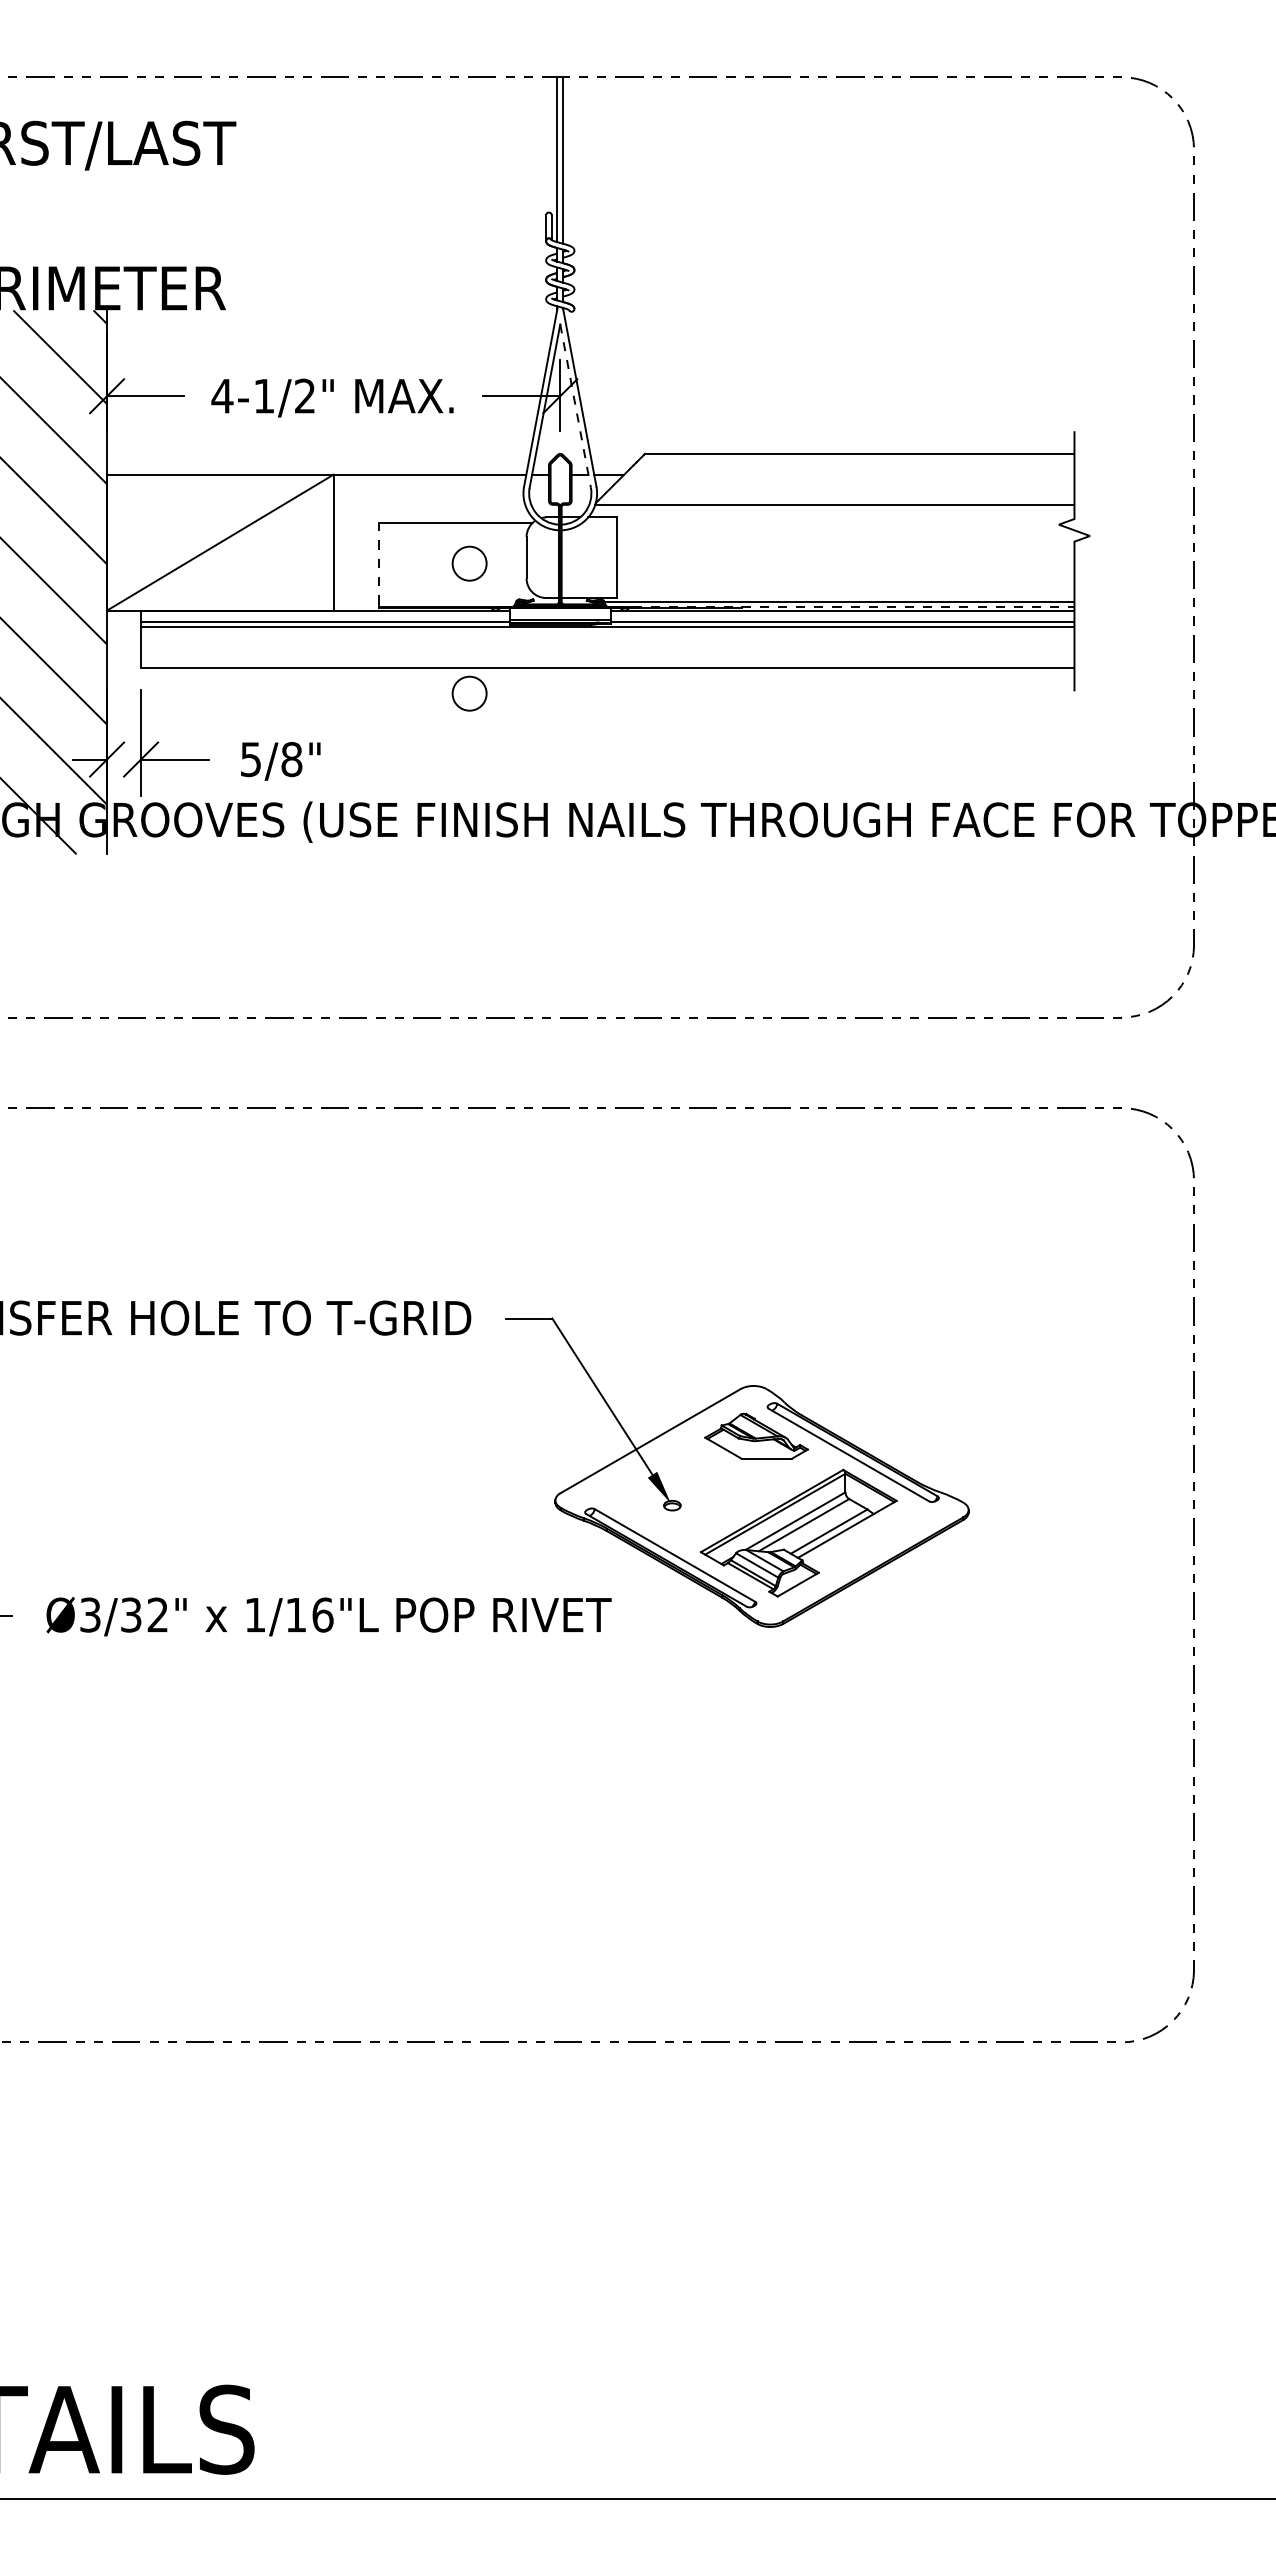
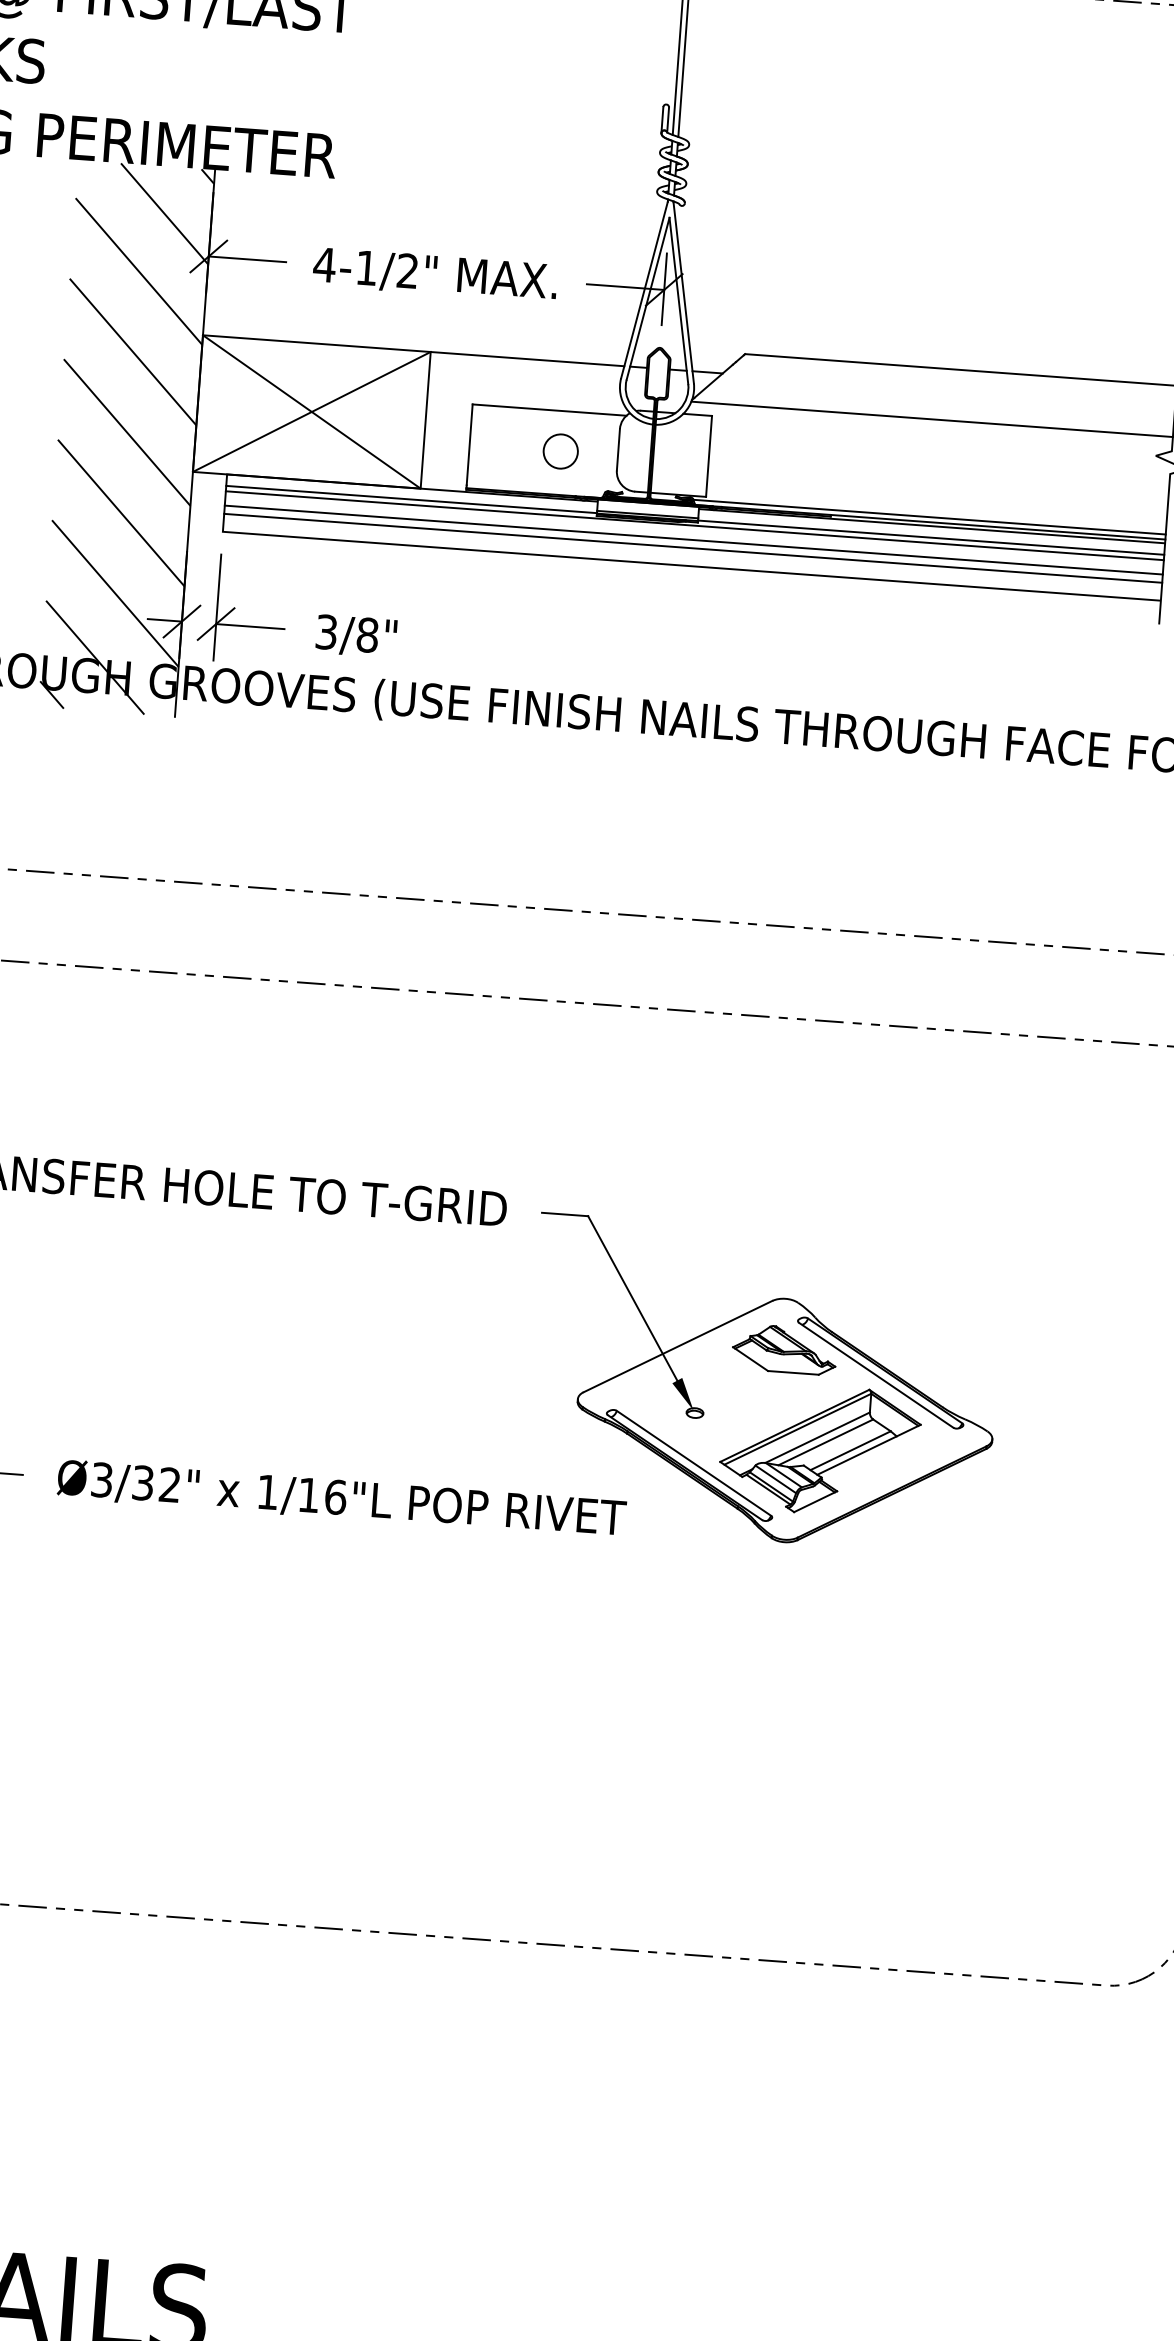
line: (575, 406) -> (678, 301), dashed -> solid
line: (220, 542) -> (311, 411), added
line: (378, 563) -> (469, 444), dashed -> solid
line: (853, 606) -> (943, 522), dashed -> solid
line: (607, 641) -> (693, 539), added
line: (607, 649) -> (692, 547), added
circle: (469, 693) -> (551, 581), removed
text: (251, 759) -> (327, 632), 5/8" -> 3/8"

